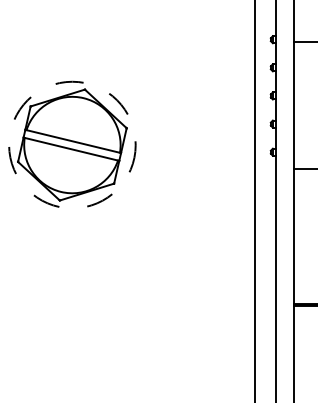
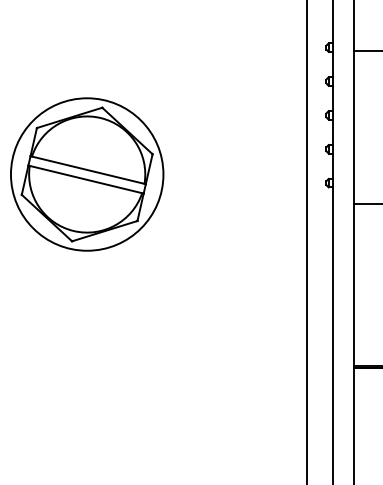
circle: (72, 144) -> (87, 173), dashed -> solid

